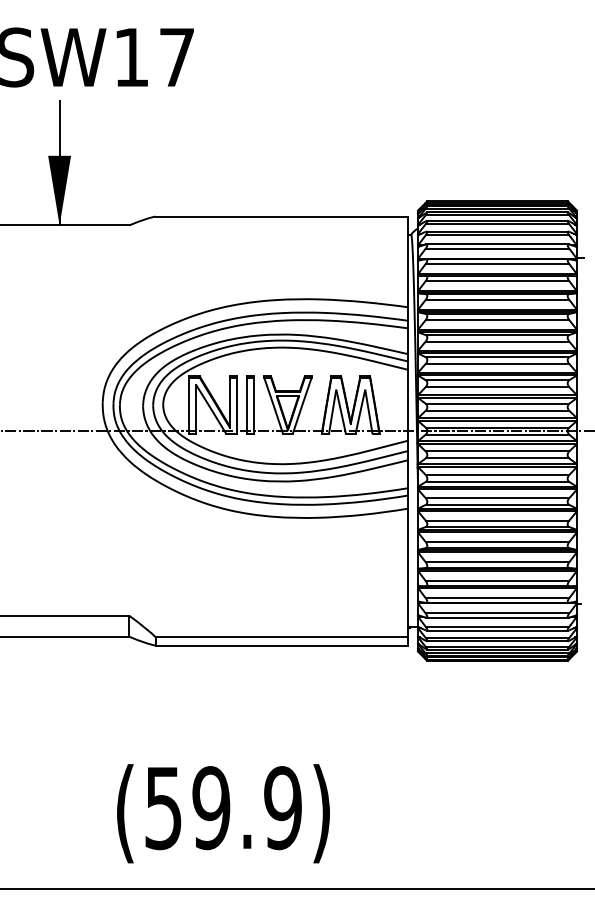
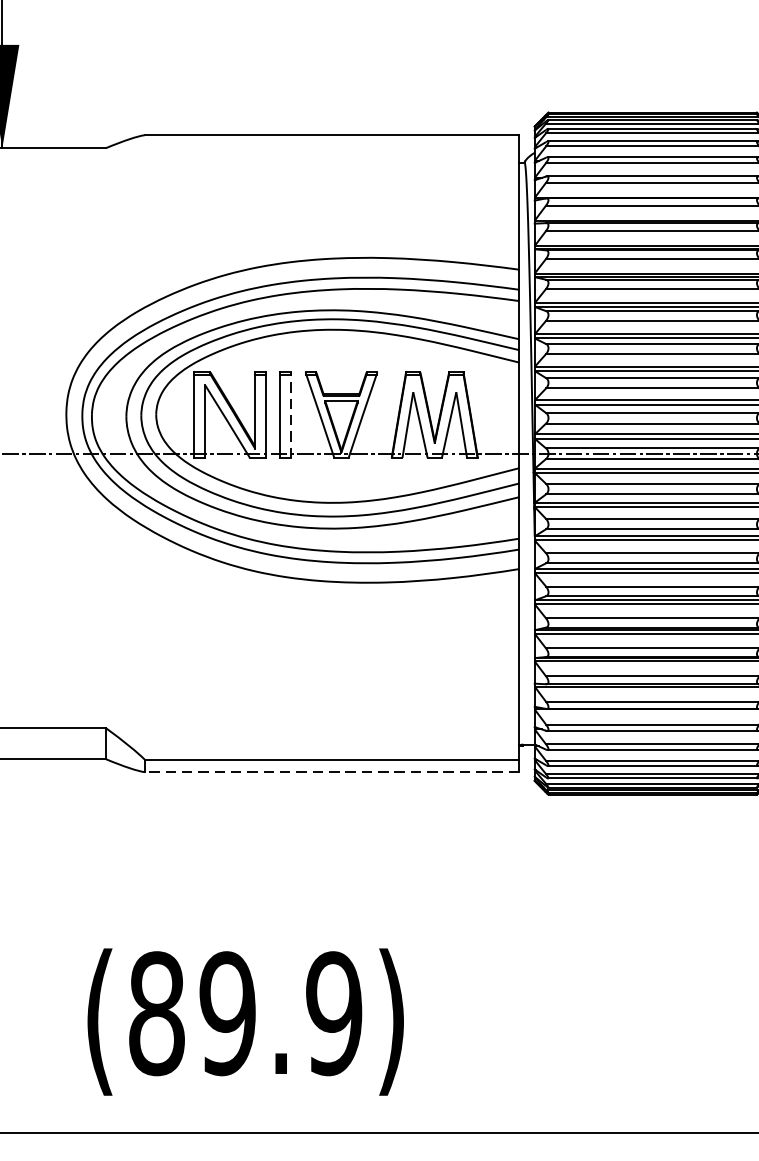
line: (254, 405) -> (291, 415), solid -> dashed
line: (281, 645) -> (331, 772), solid -> dashed
text: (163, 808) -> (156, 1014), (59.9) -> (89.9)

